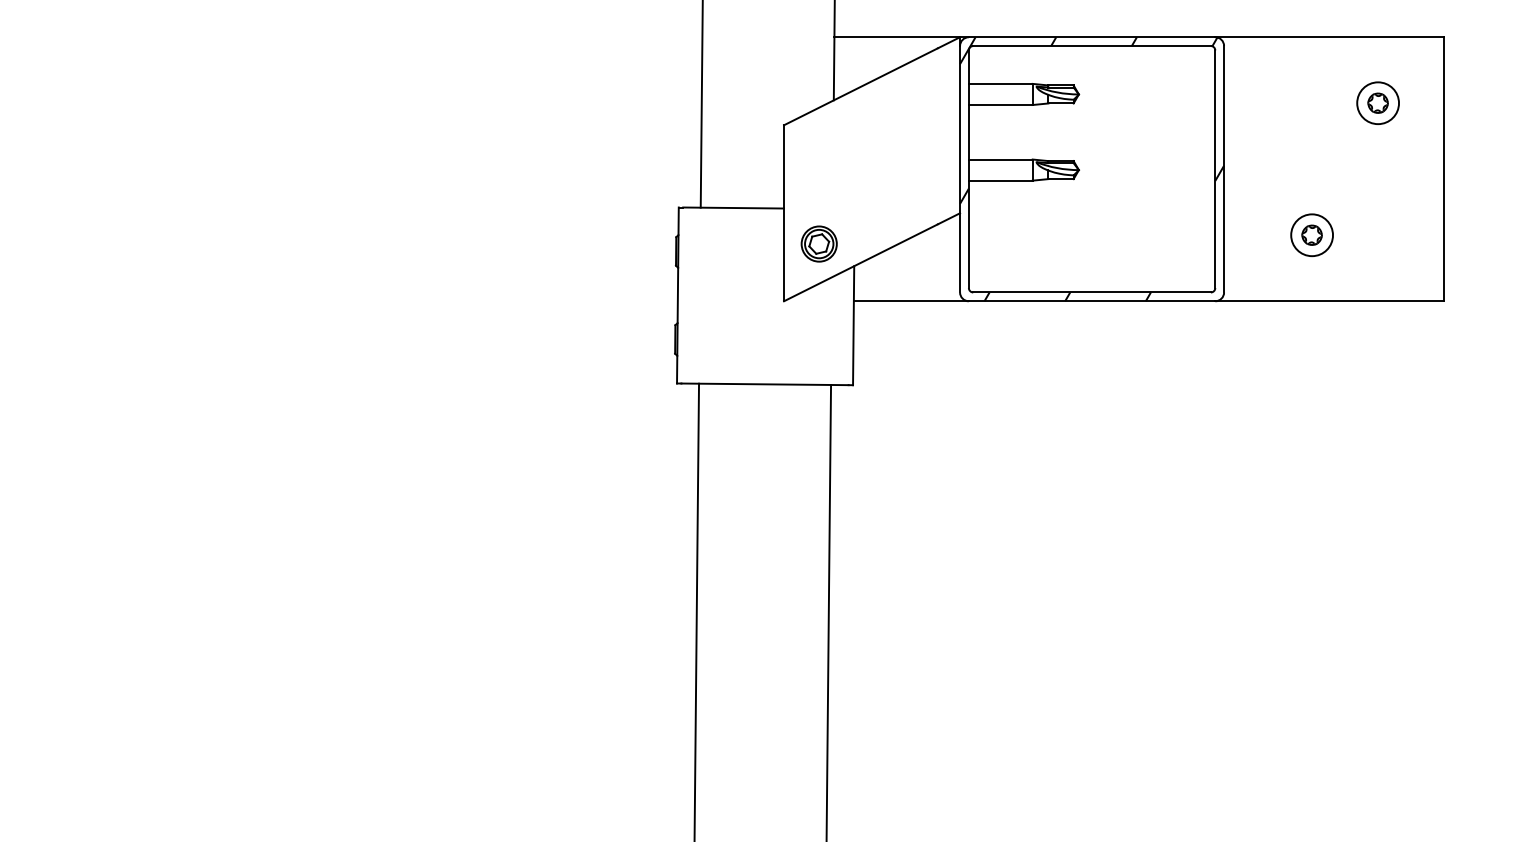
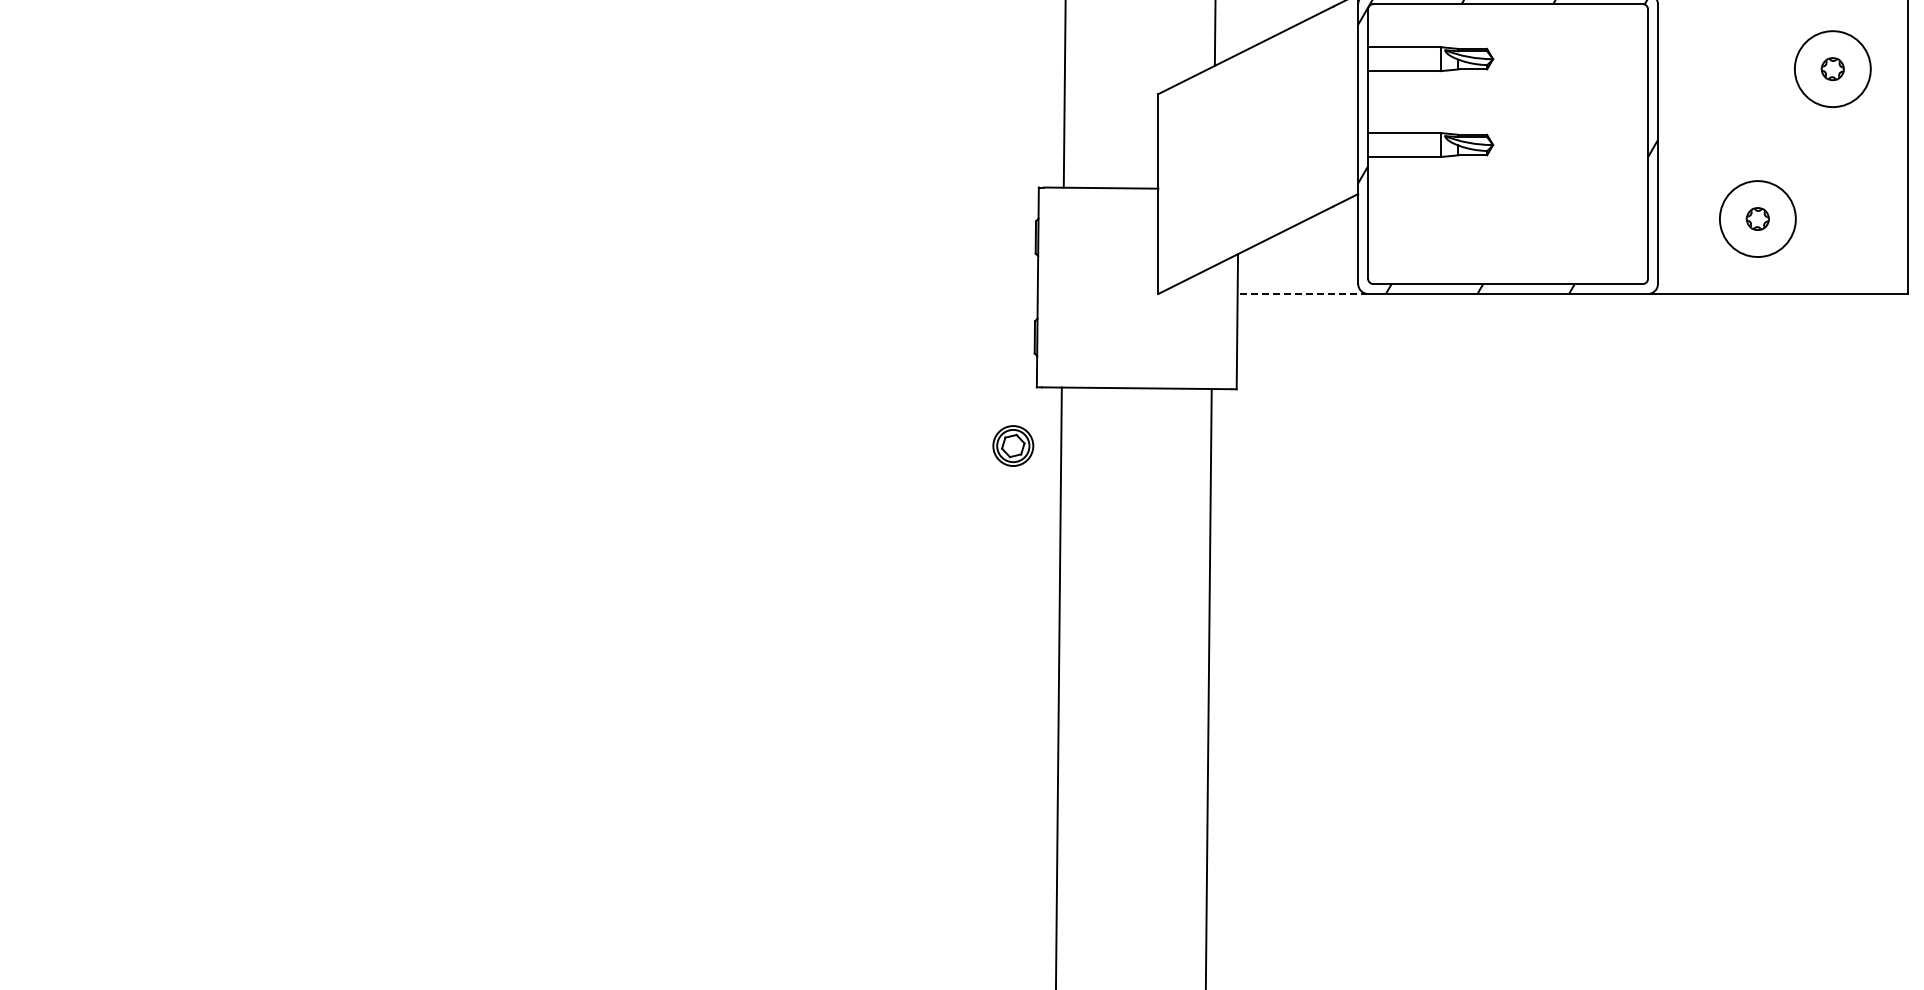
circle: (1377, 102) -> (1832, 68), size x1.6
circle: (1311, 234) -> (1757, 218), size x1.6
part: (819, 243) -> (1013, 445), moved
line: (911, 300) -> (1302, 293), solid -> dashed

